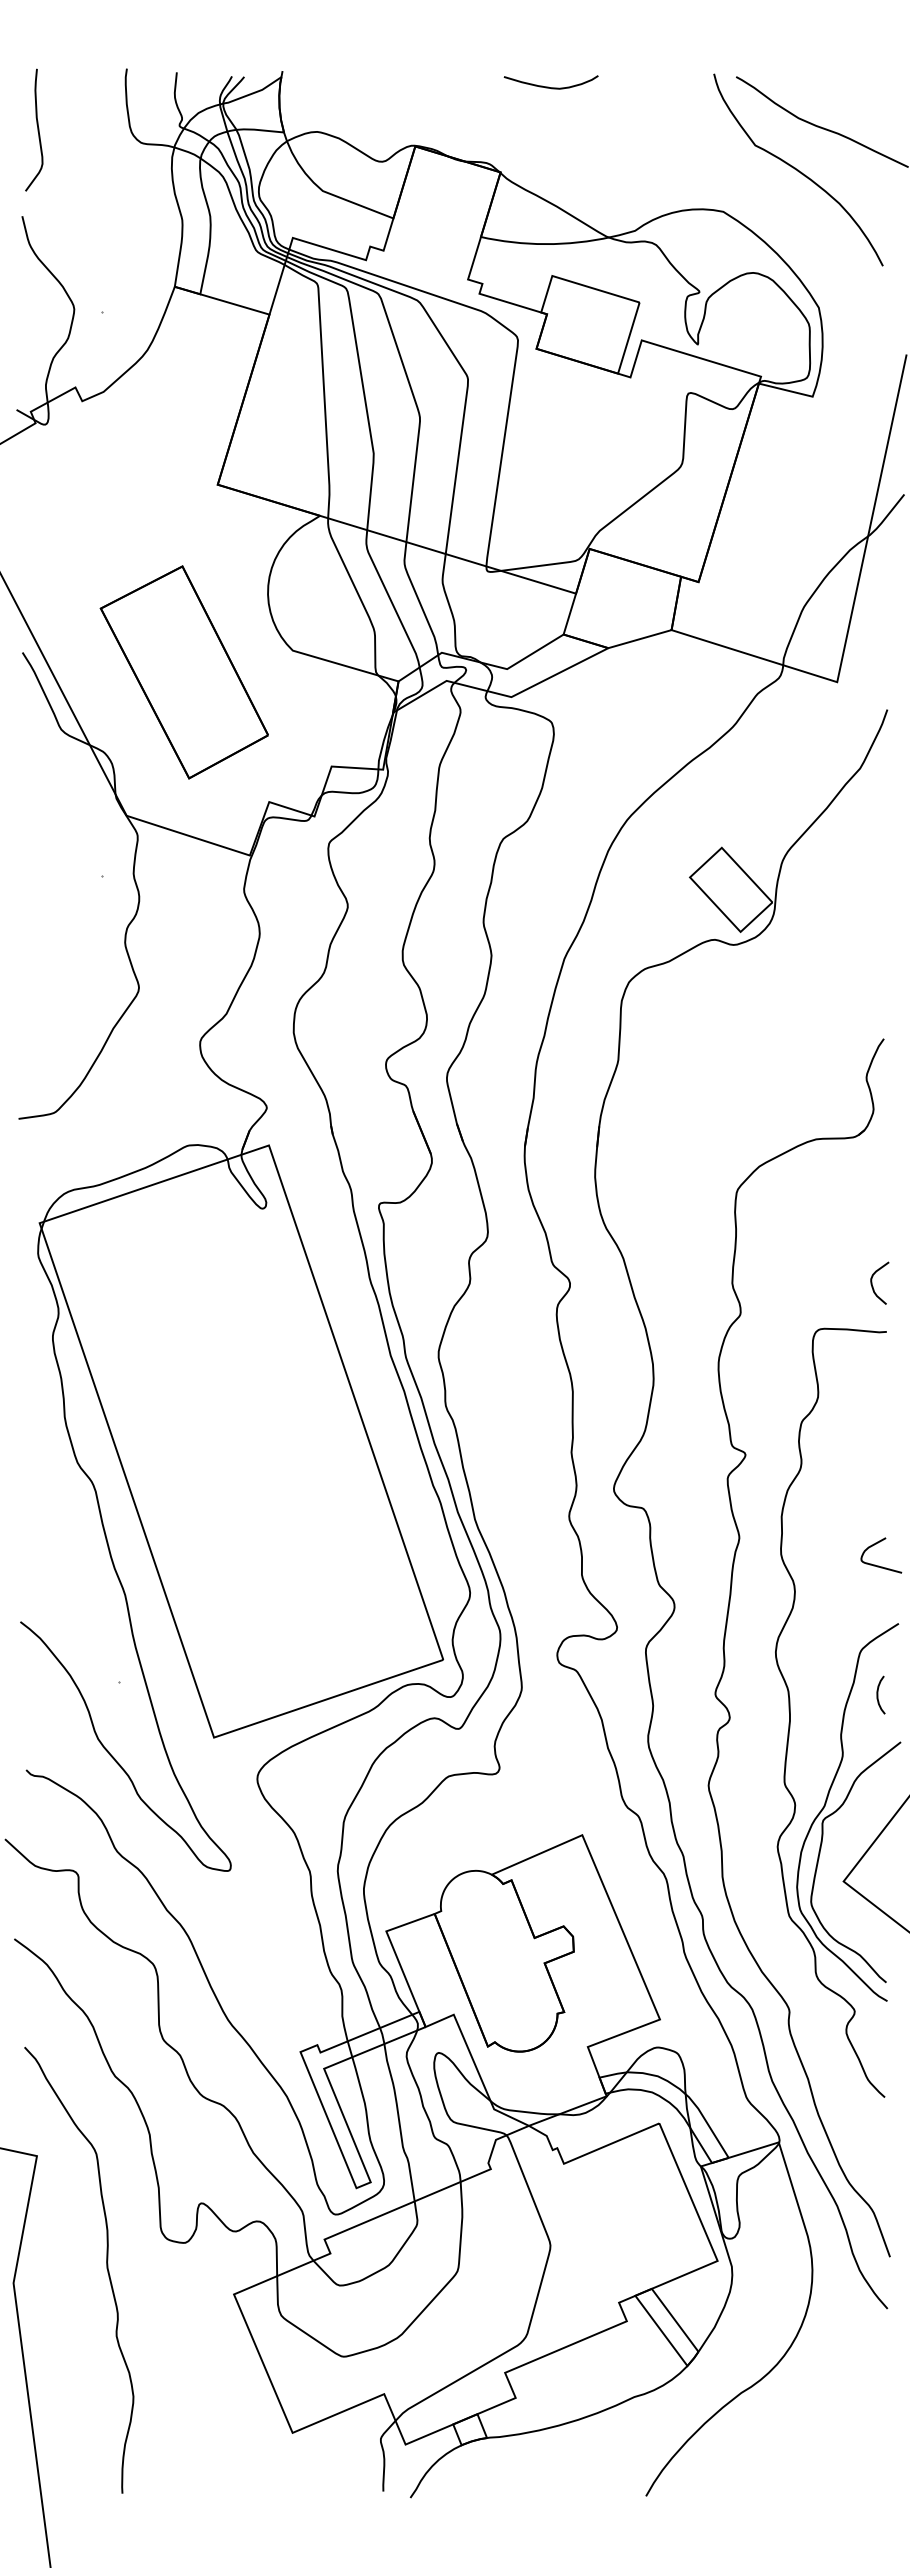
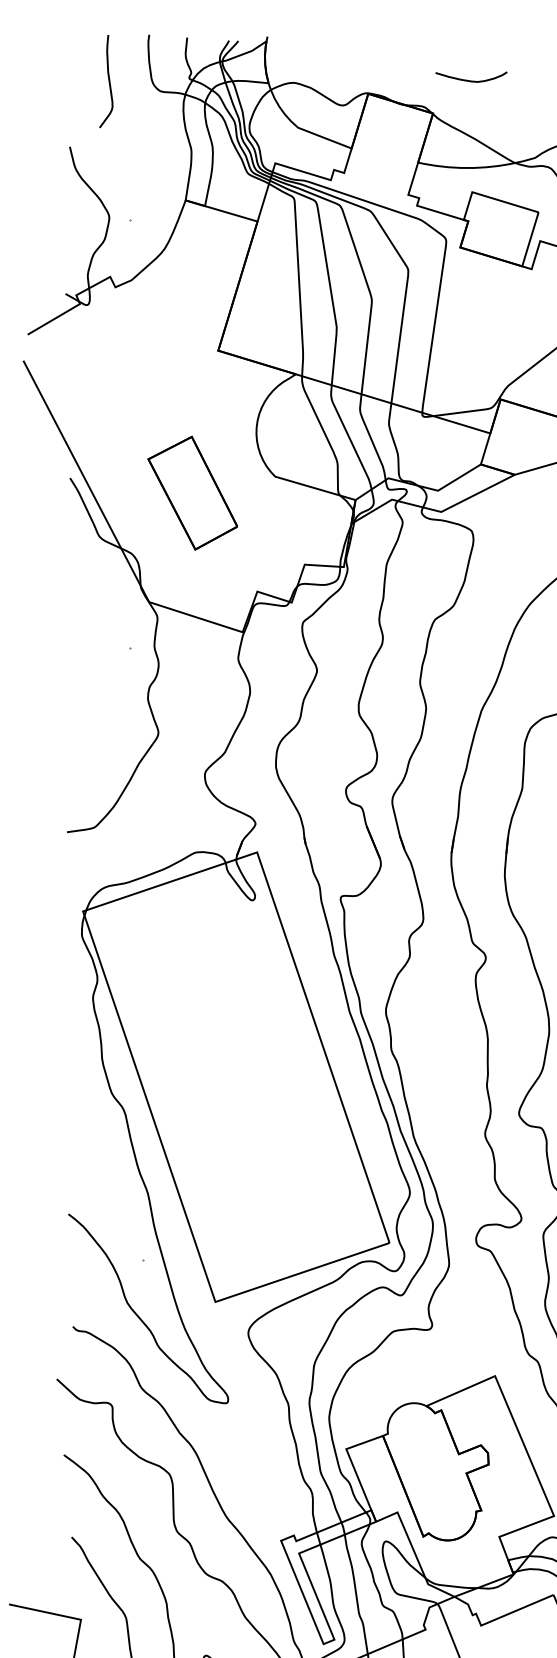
curve: (548, 86) -> (469, 80), moved
curve: (37, 129) -> (108, 80), moved
part: (183, 672) -> (192, 493), size x0.7

